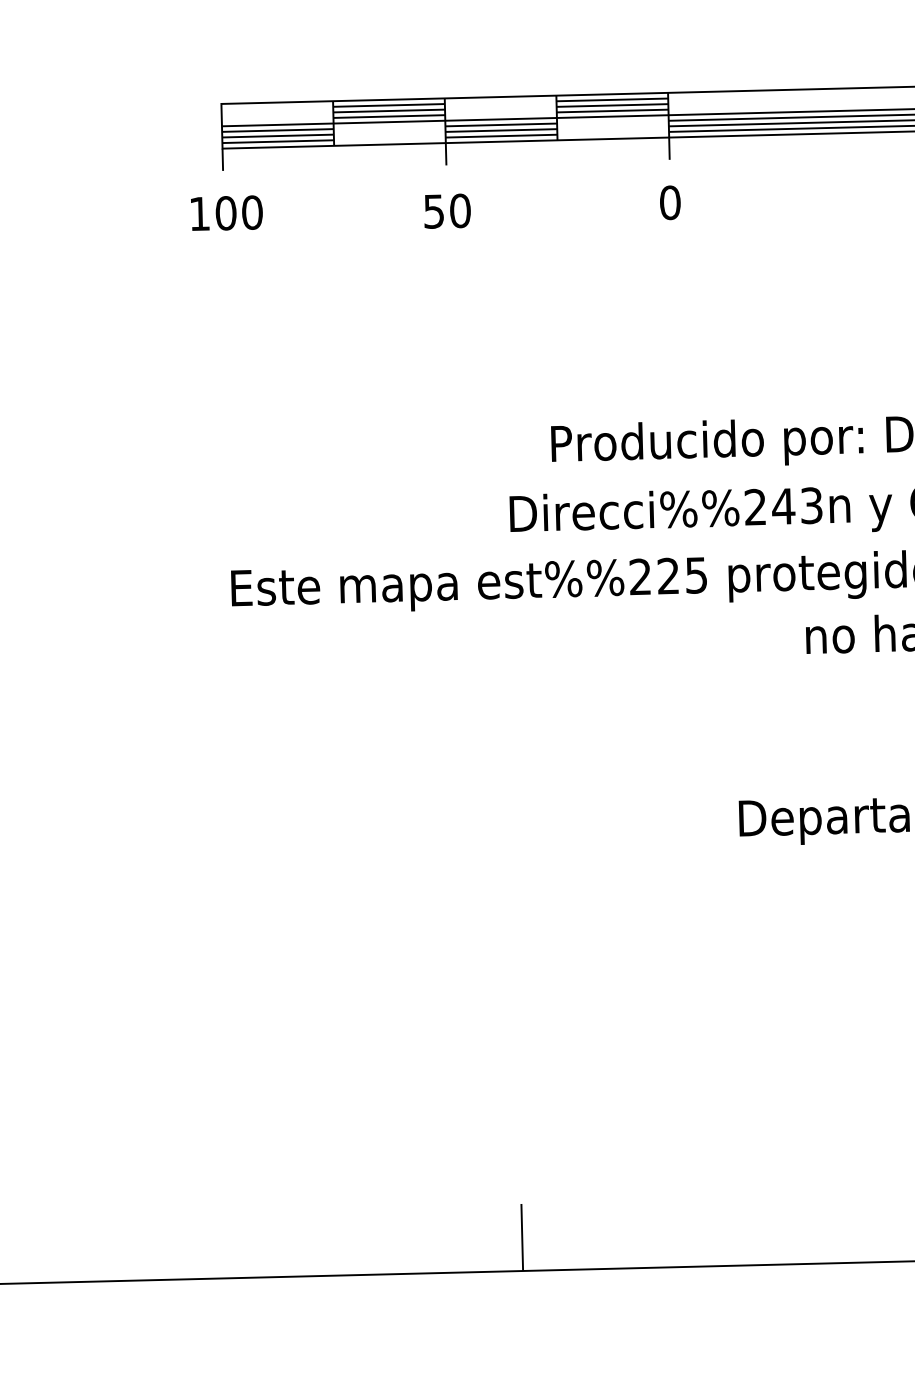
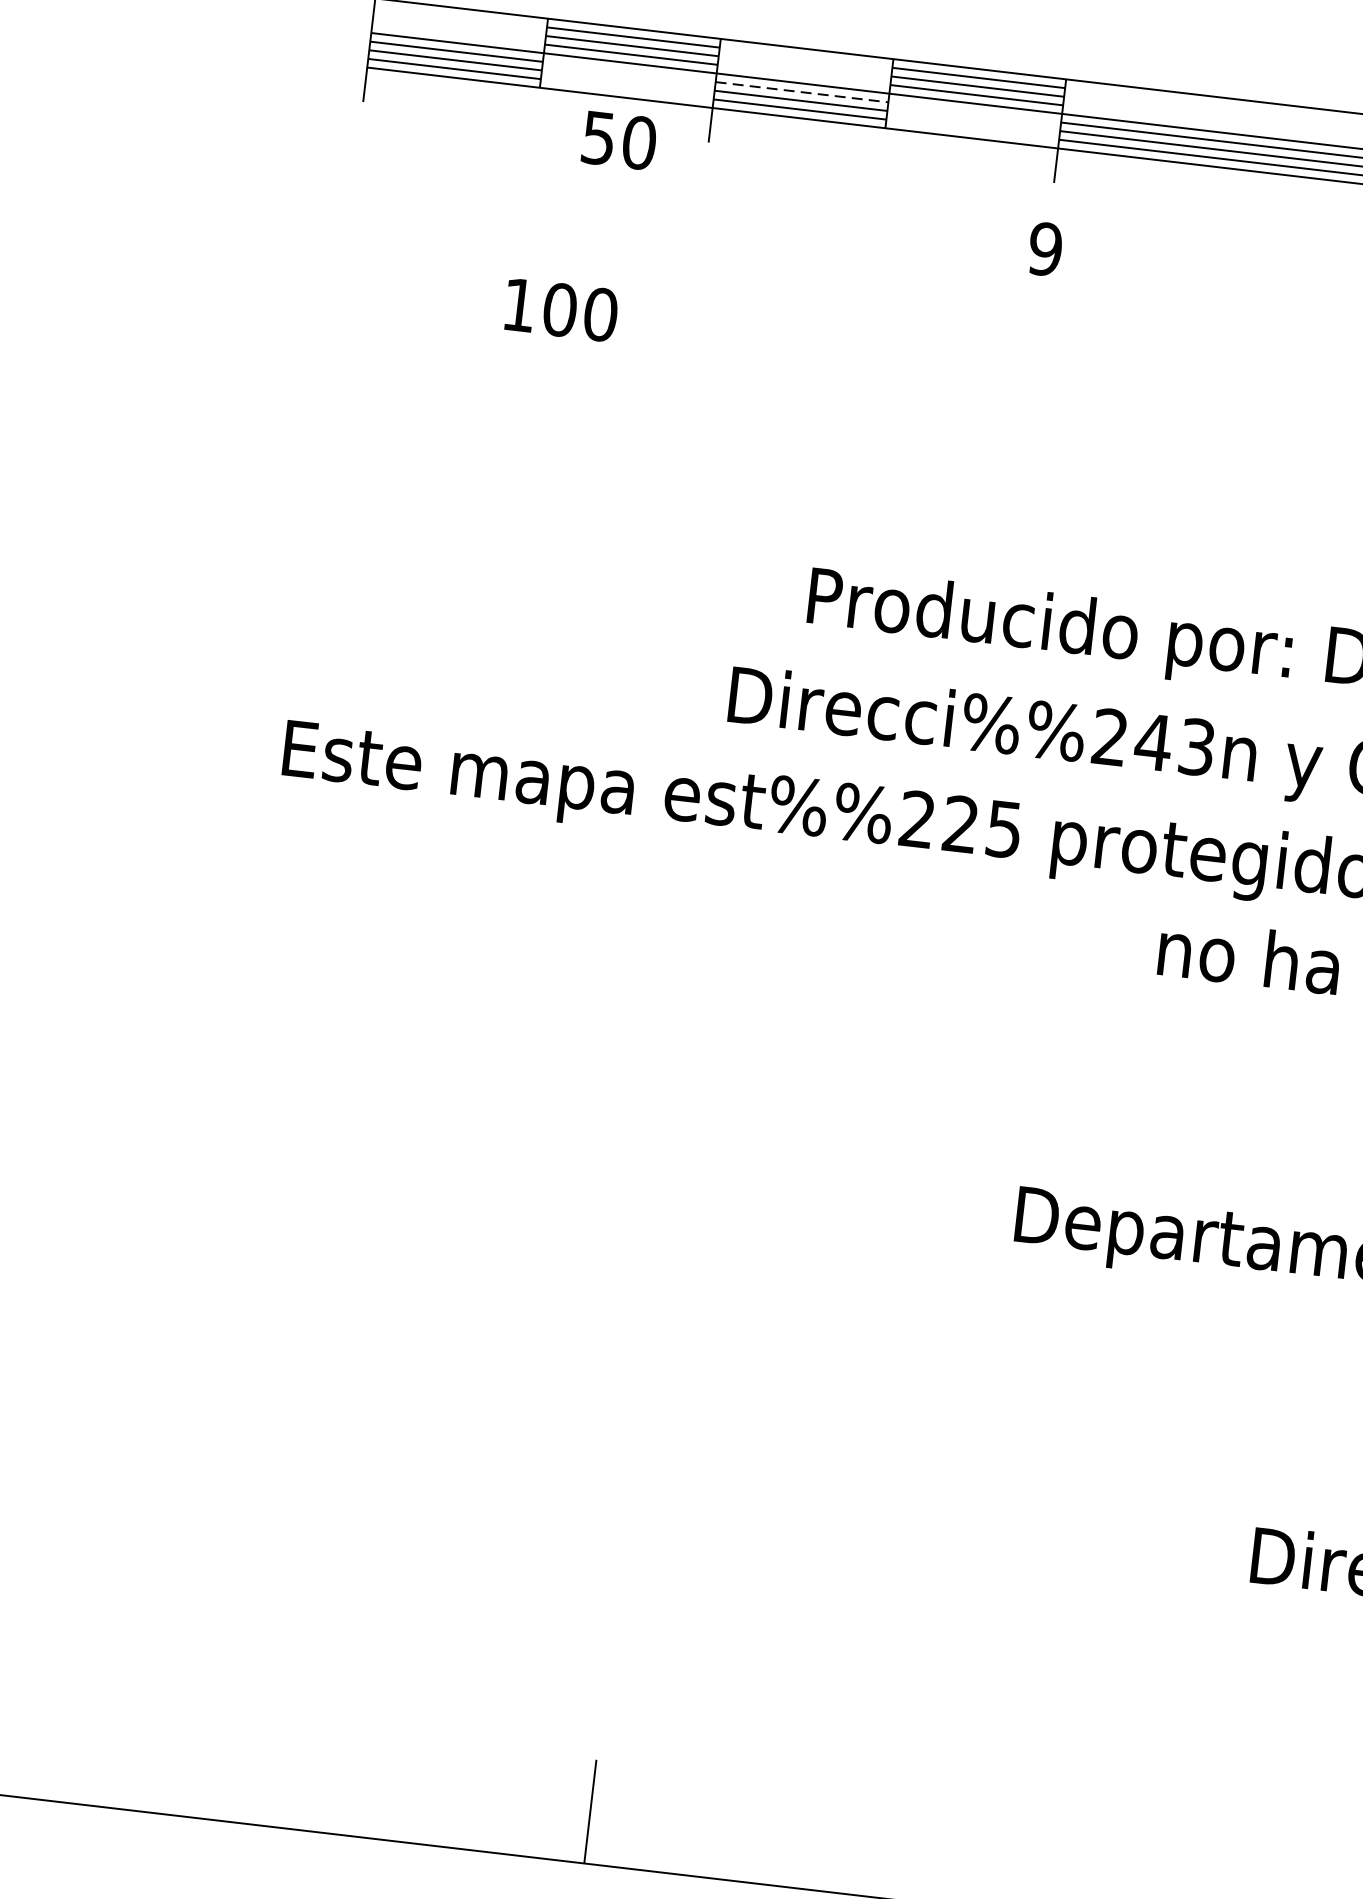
line: (501, 124) -> (802, 91), solid -> dashed
text: (669, 202) -> (1044, 248), 0 -> 9
text: (447, 210) -> (619, 139), moved
text: (226, 212) -> (560, 308), moved

